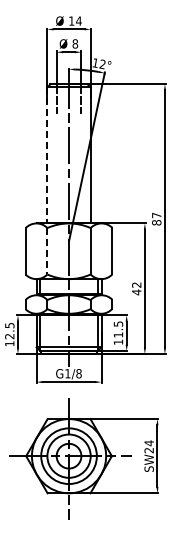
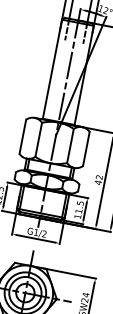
line: (47, 154) -> (52, 68), dashed -> solid
line: (47, 251) -> (38, 140), dashed -> solid
text: (78, 373) -> (44, 233), G1/8 -> G1/2

